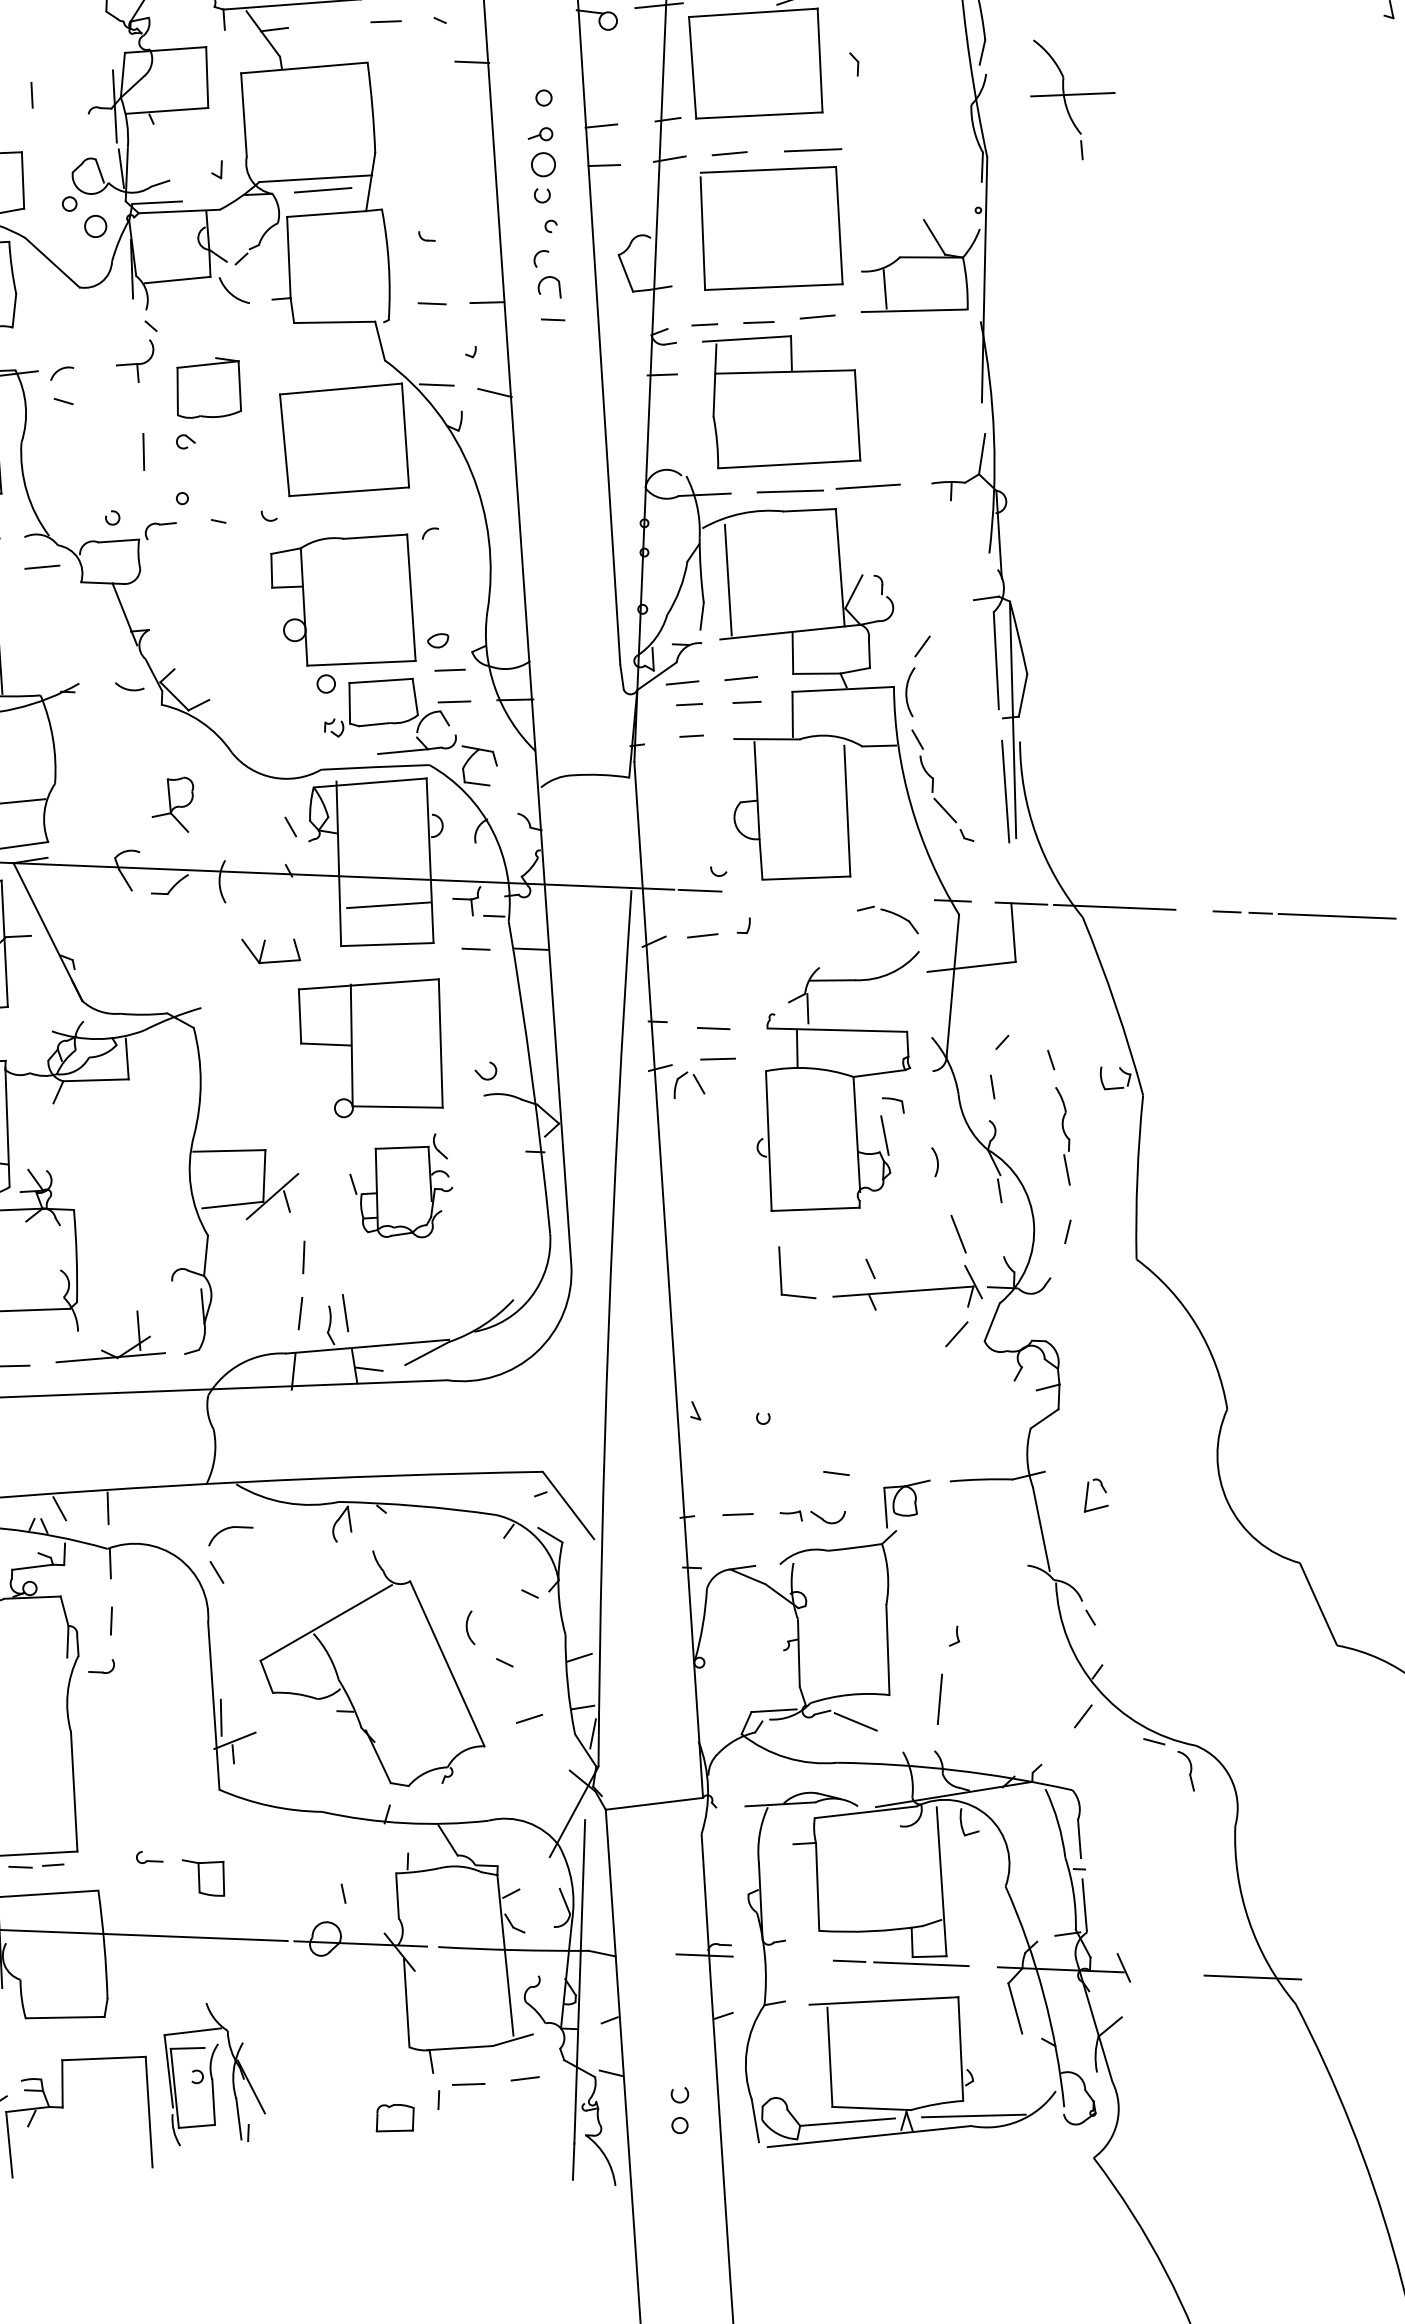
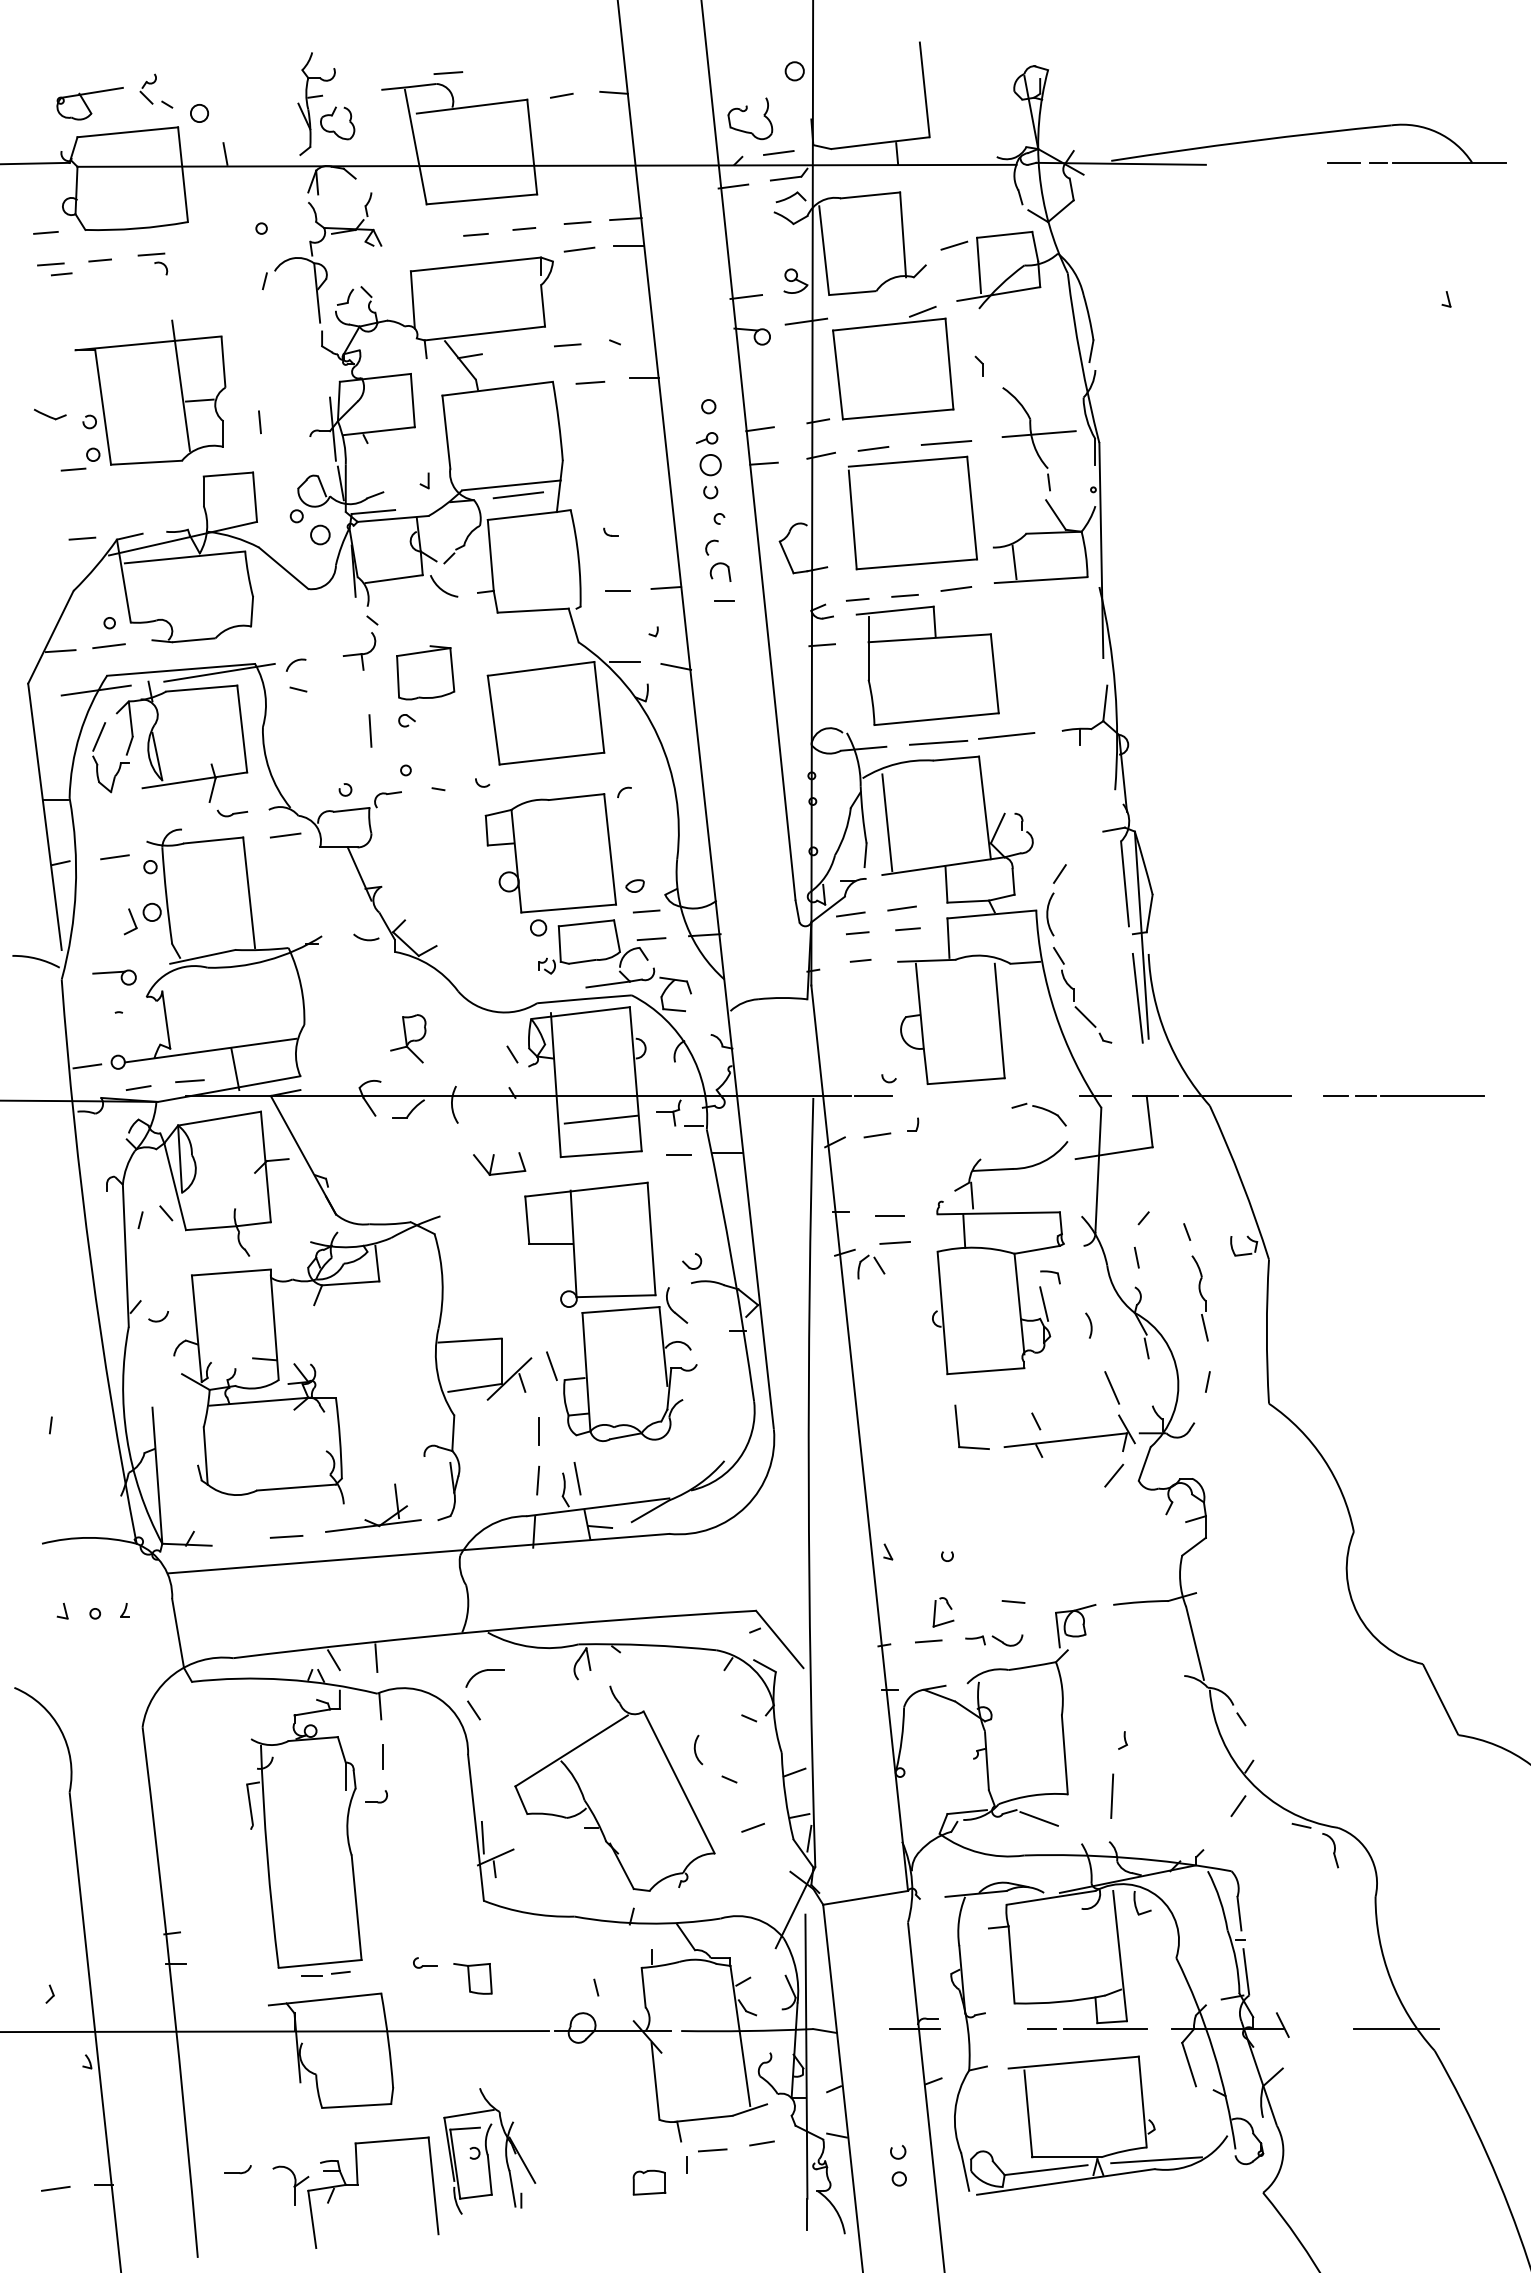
line: (410, 65) -> (590, 382), added
part: (1071, 100) -> (1038, 439), moved
part: (400, 1185) -> (621, 1364), size x1.67
part: (1104, 1492) -> (950, 1609), moved

